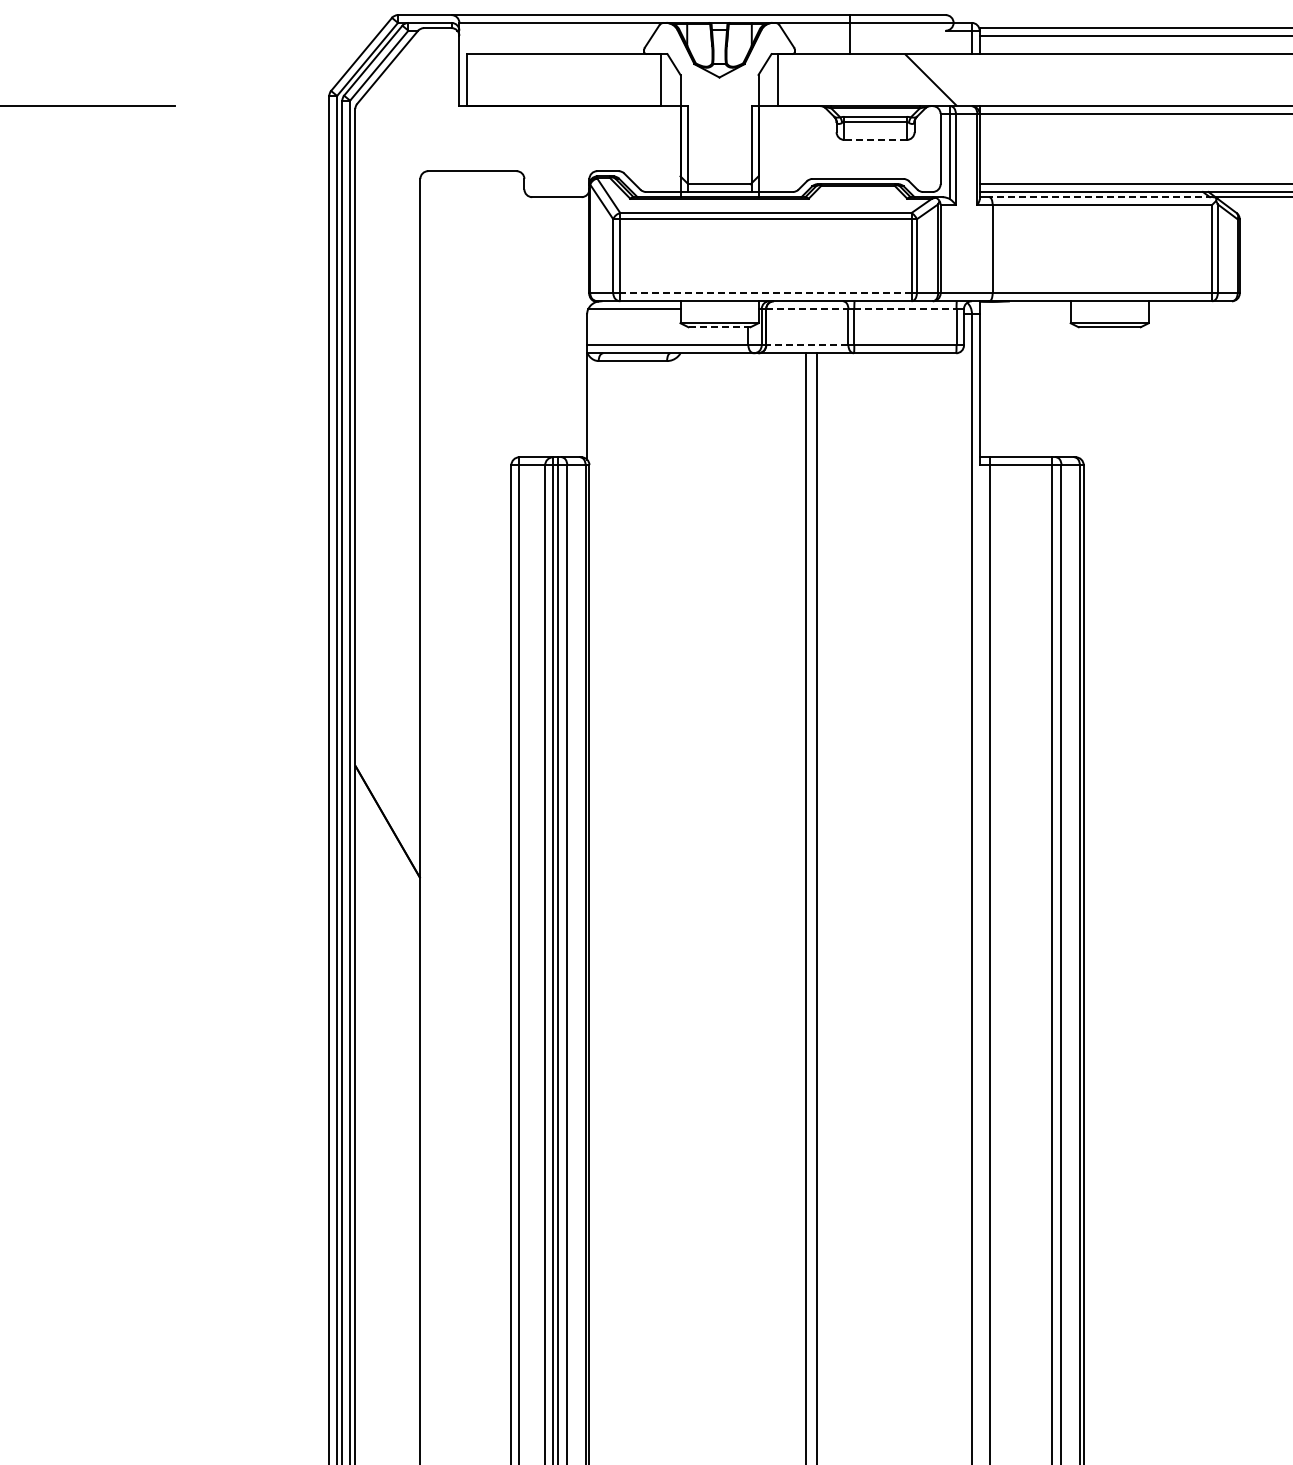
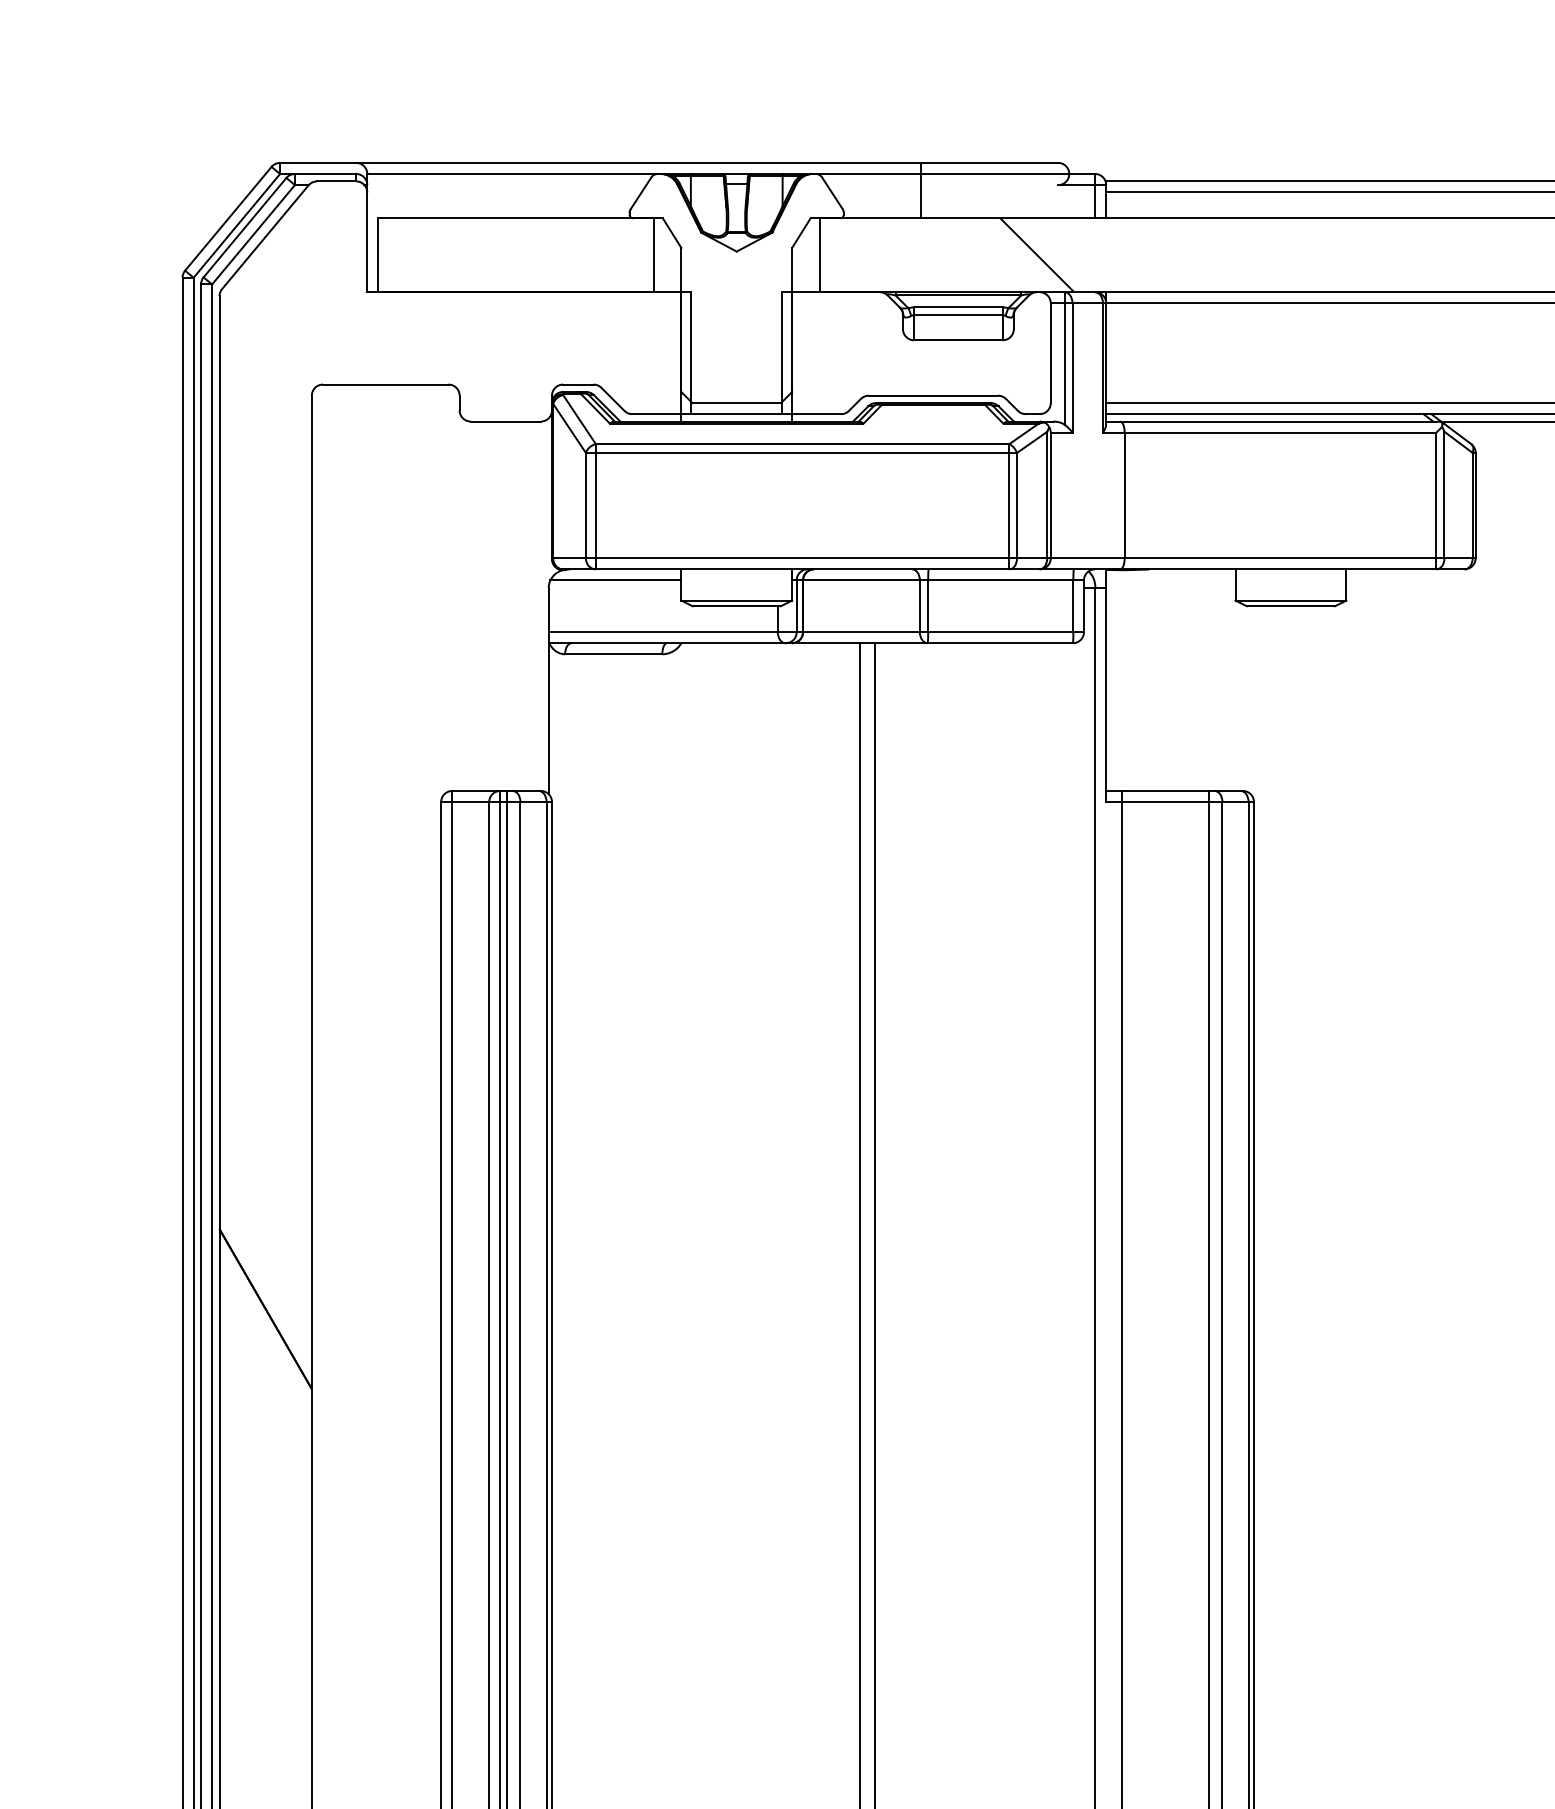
line: (875, 139) -> (958, 339), dashed -> solid
line: (1101, 197) -> (1279, 421), dashed -> solid
line: (765, 293) -> (802, 558), dashed -> solid
line: (807, 309) -> (861, 581), dashed -> solid
line: (905, 309) -> (1000, 581), dashed -> solid
line: (719, 327) -> (736, 606), dashed -> solid
line: (806, 345) -> (860, 632), dashed -> solid

